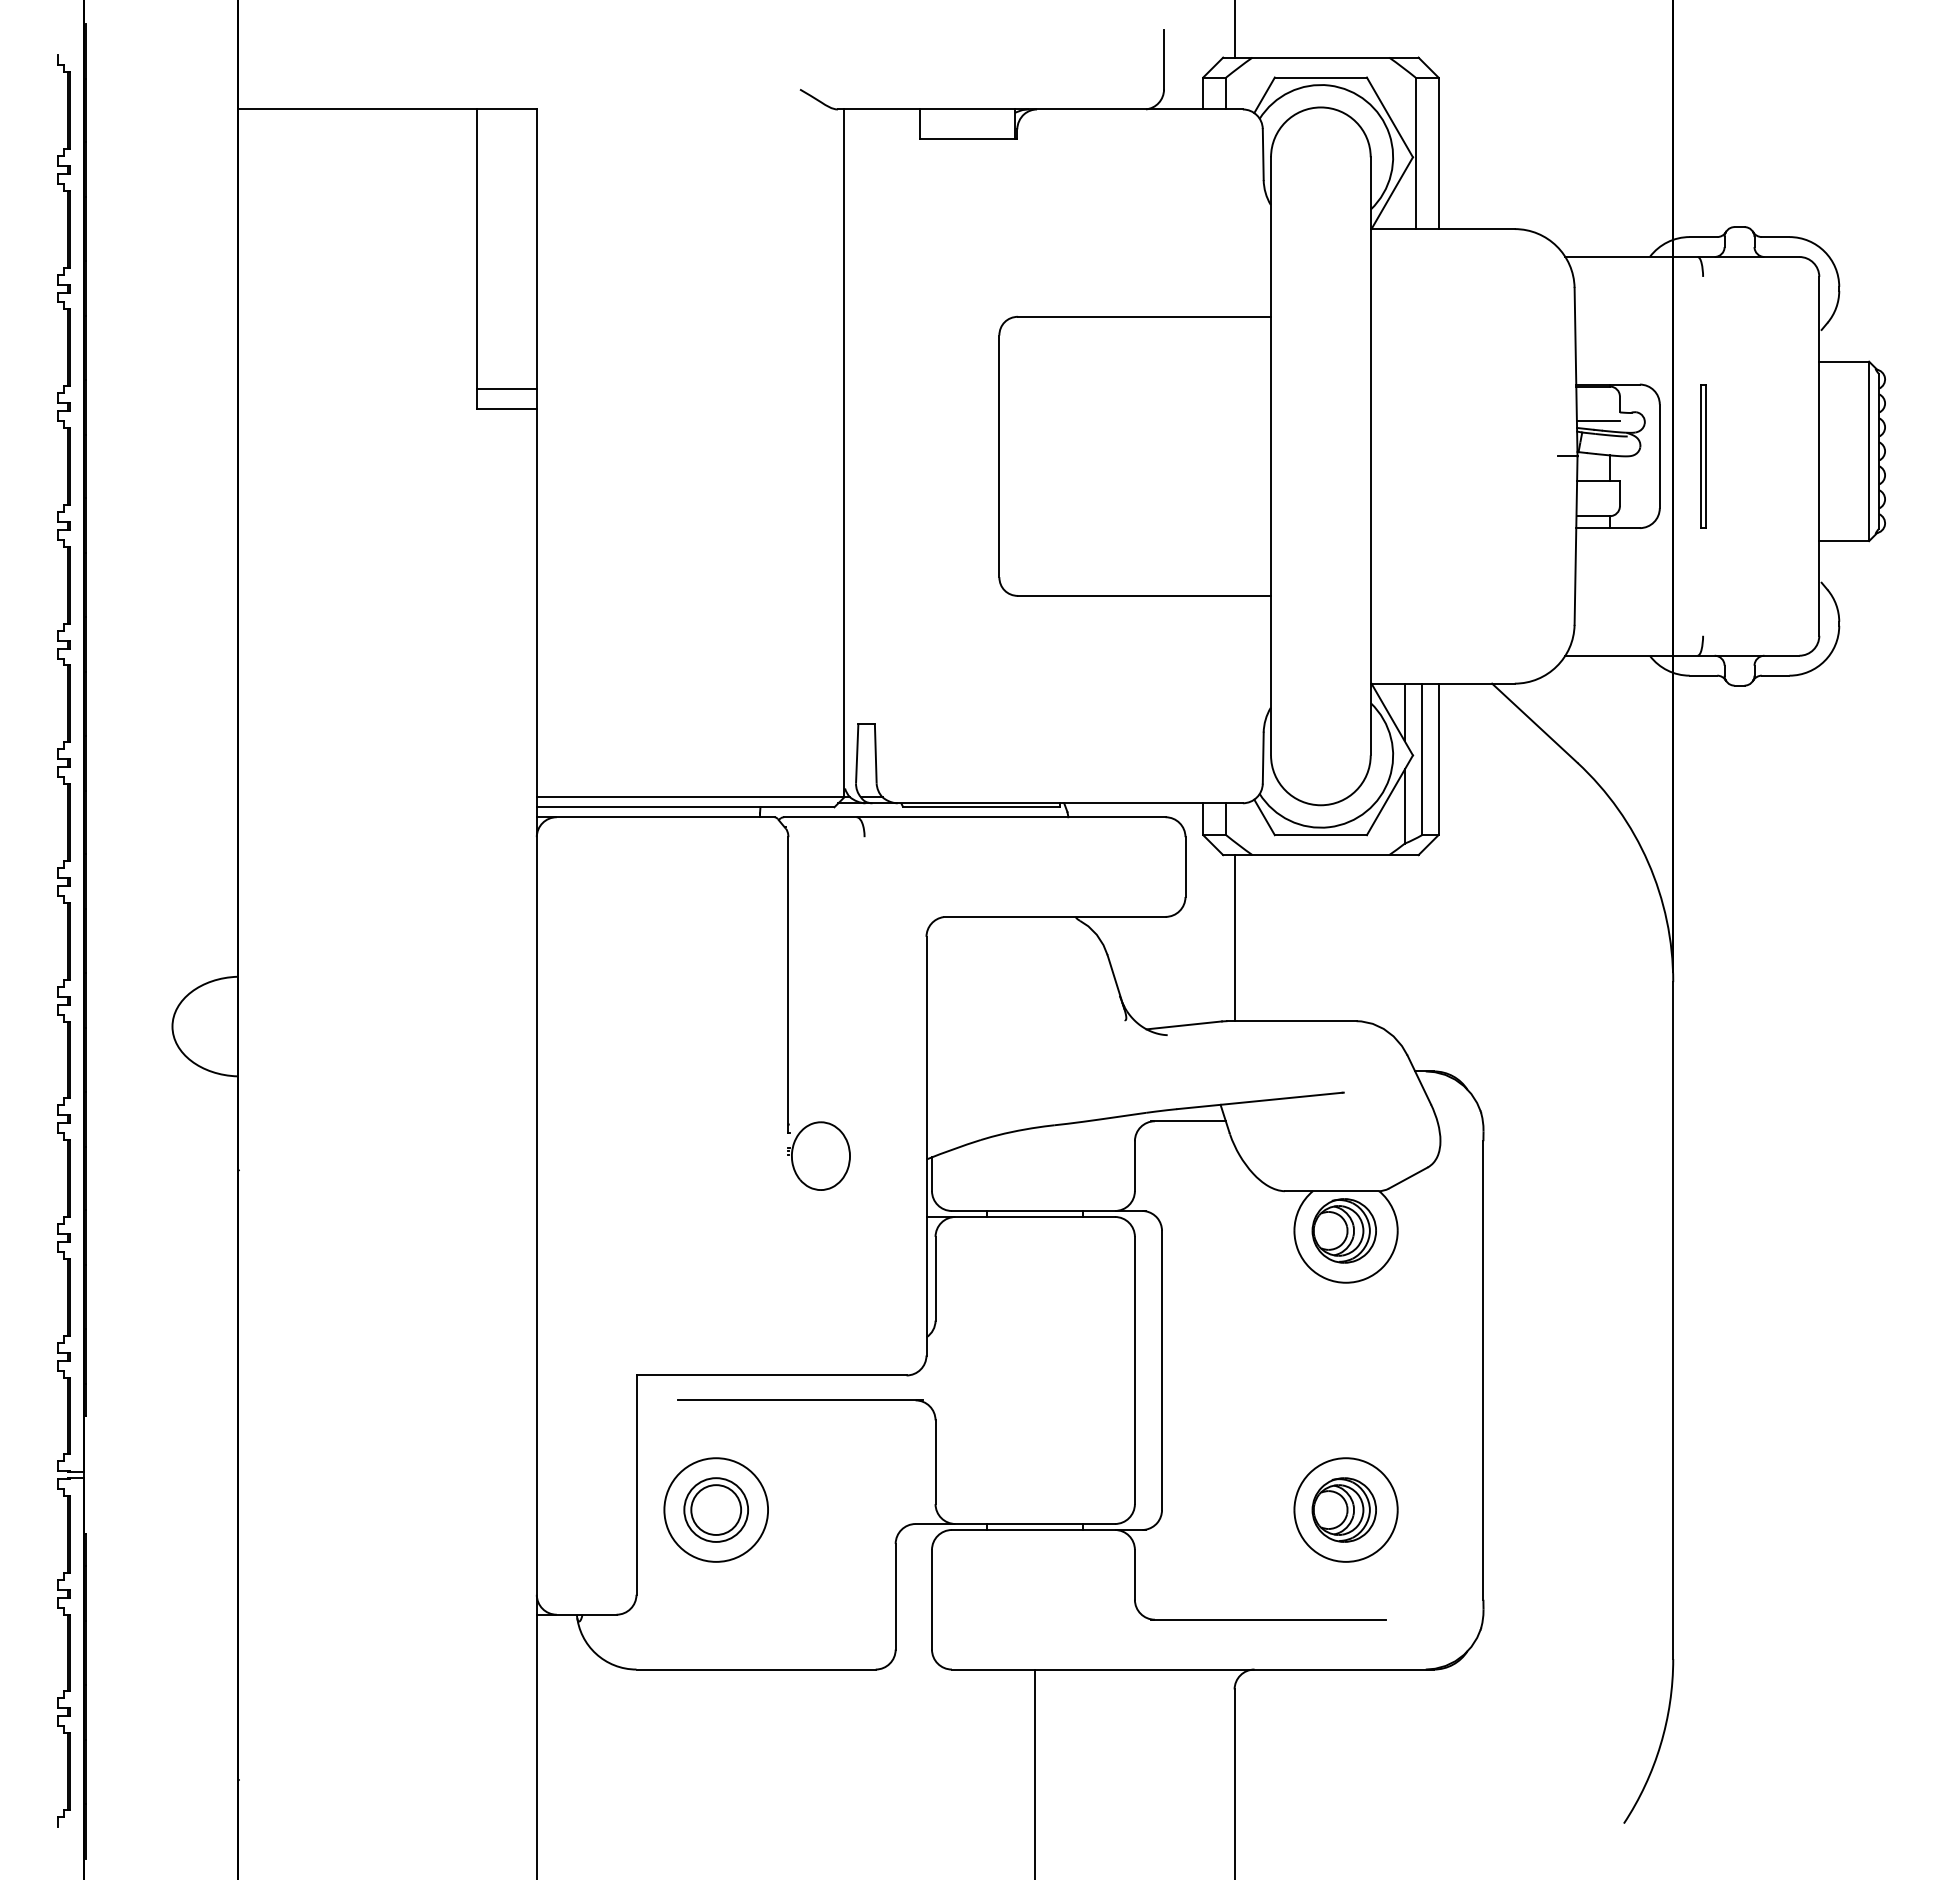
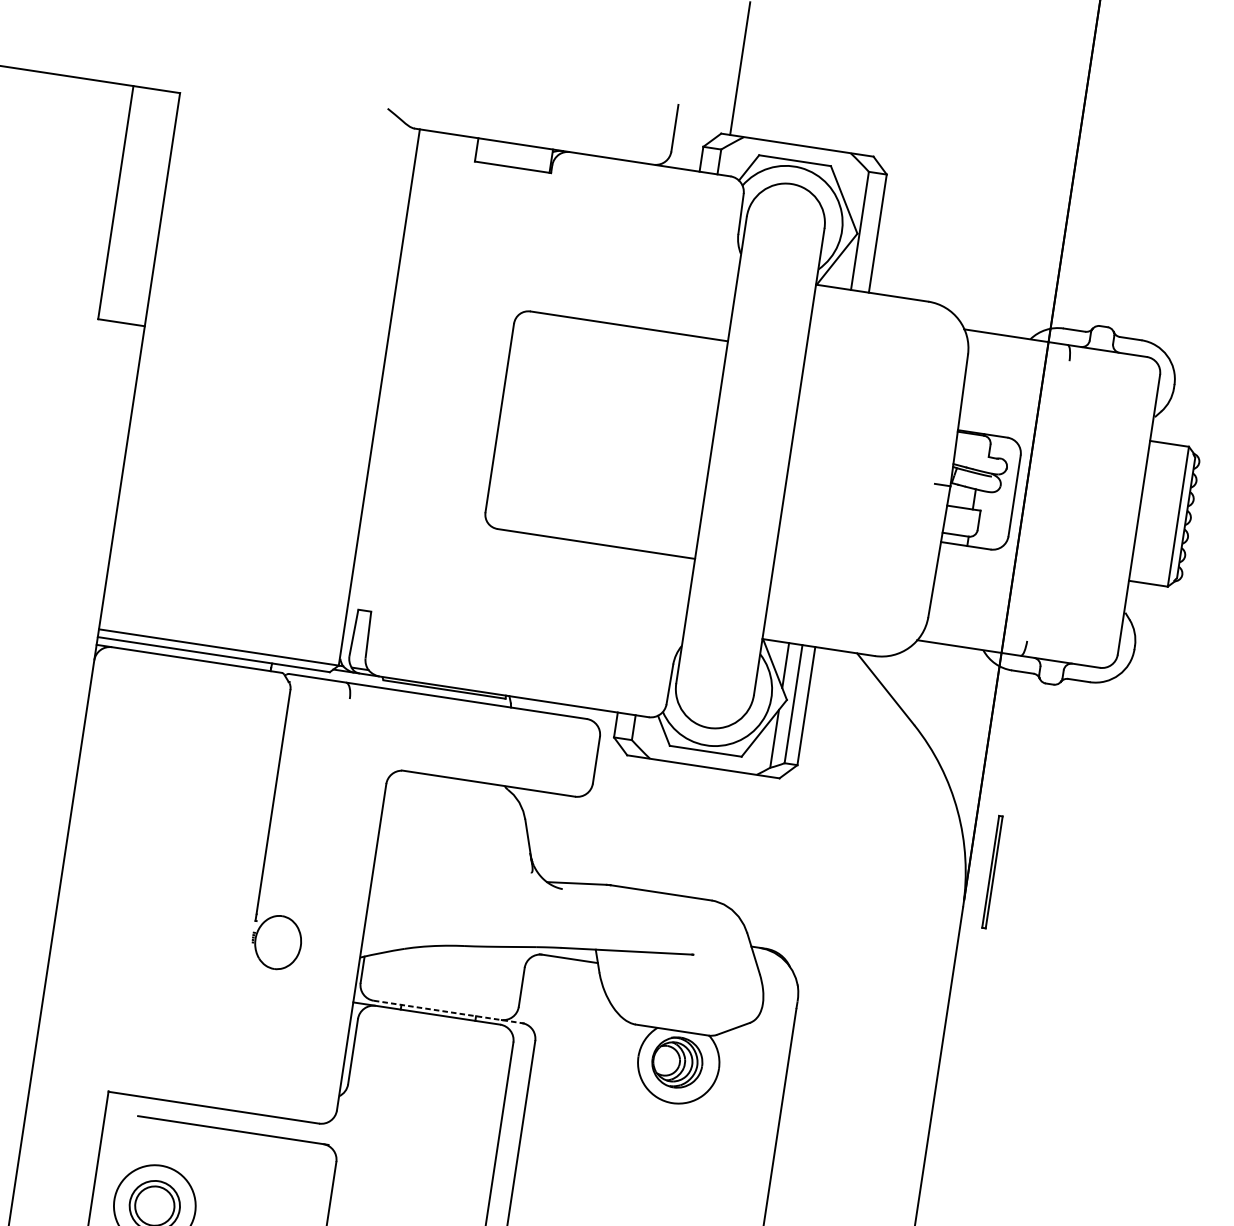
line: (506, 388) -> (123, 307), removed
line: (1597, 421) -> (970, 461), removed
part: (1703, 456) -> (992, 872), moved
line: (1234, 938) -> (626, 821), removed
line: (1048, 1211) -> (449, 1012), solid -> dashed

